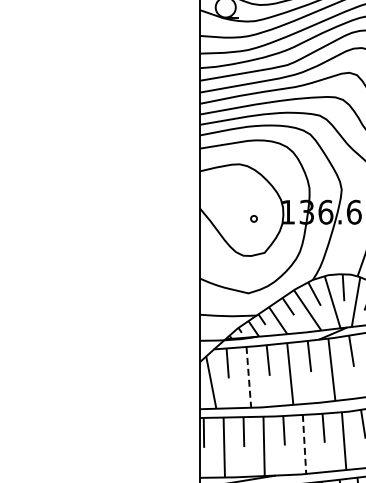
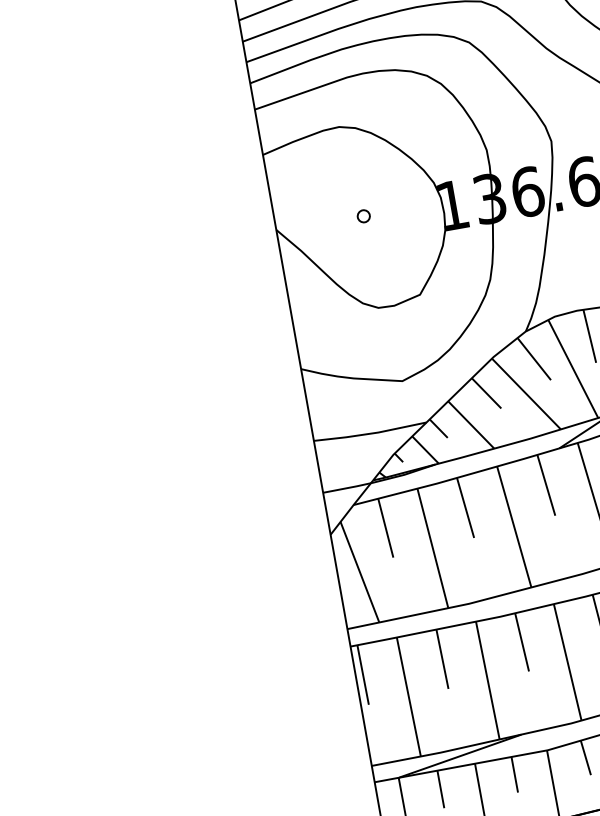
part: (253, 218) -> (362, 215), moved
line: (248, 377) -> (432, 548), dashed -> solid
line: (304, 444) -> (567, 662), dashed -> solid

